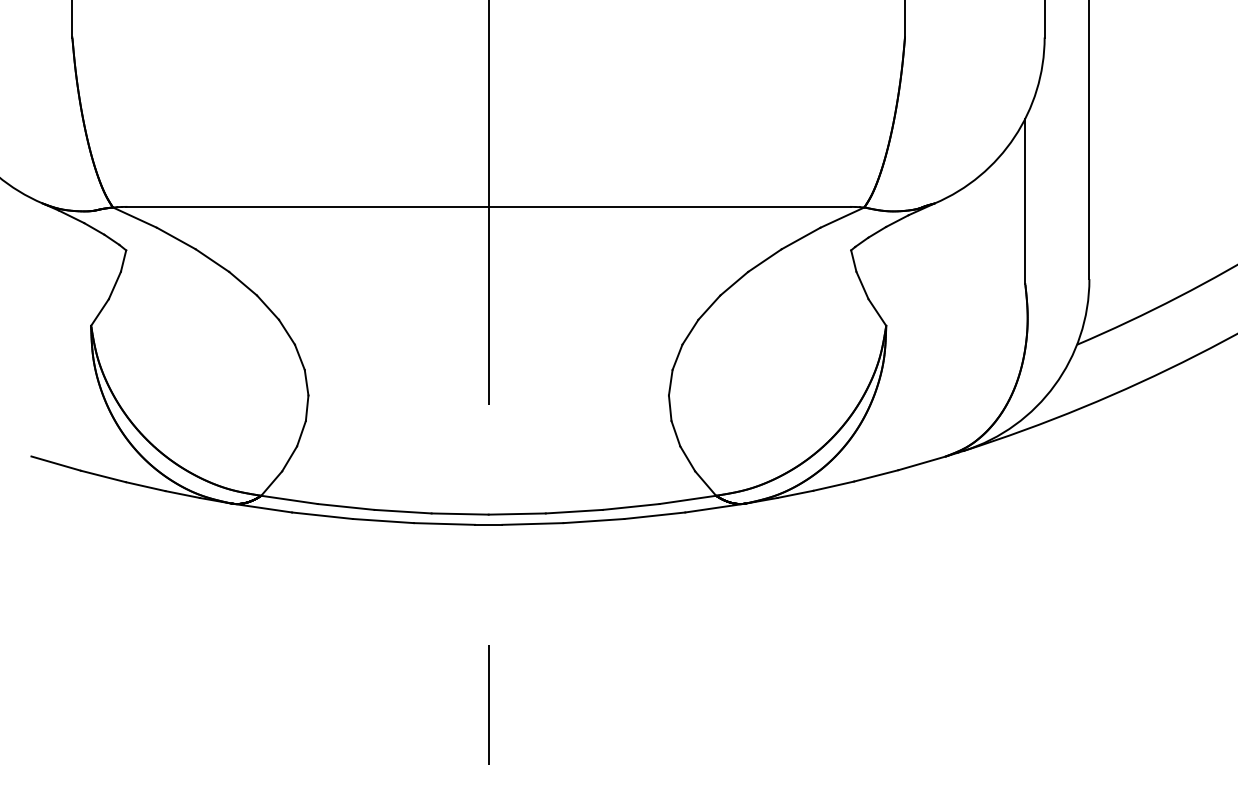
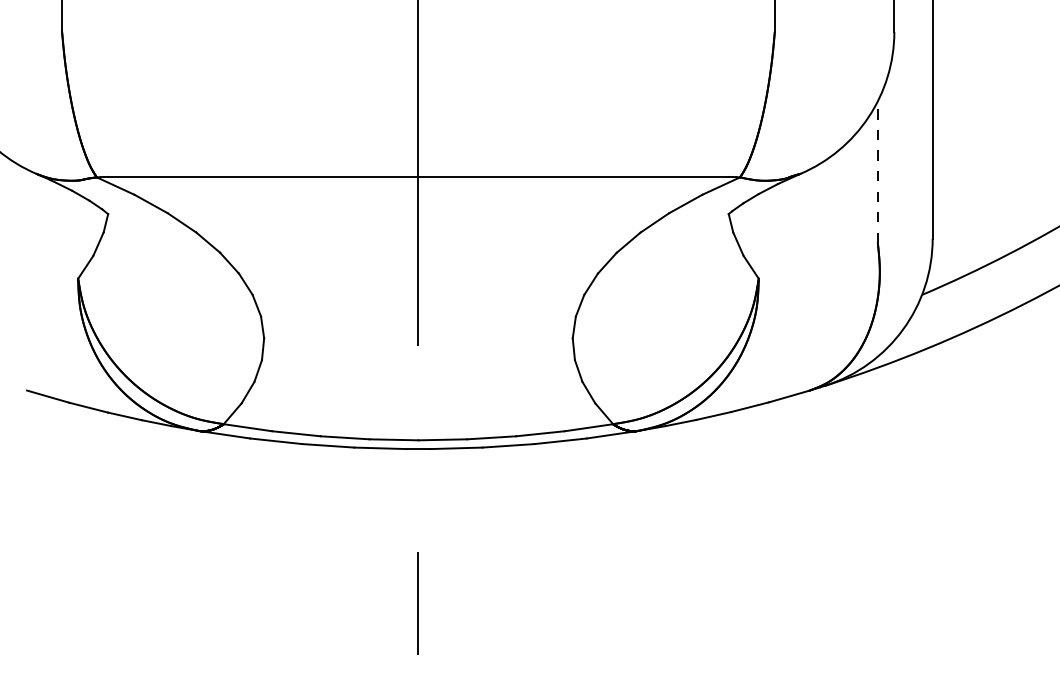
line: (1025, 201) -> (877, 172), solid -> dashed

